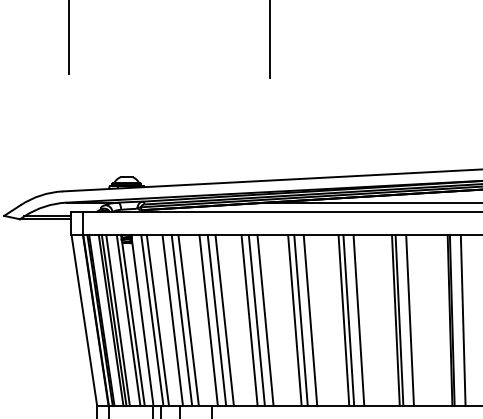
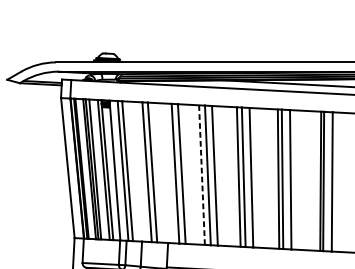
line: (172, 320) -> (139, 171), removed
line: (208, 320) -> (168, 173), removed
line: (249, 320) -> (201, 175), solid -> dashed

